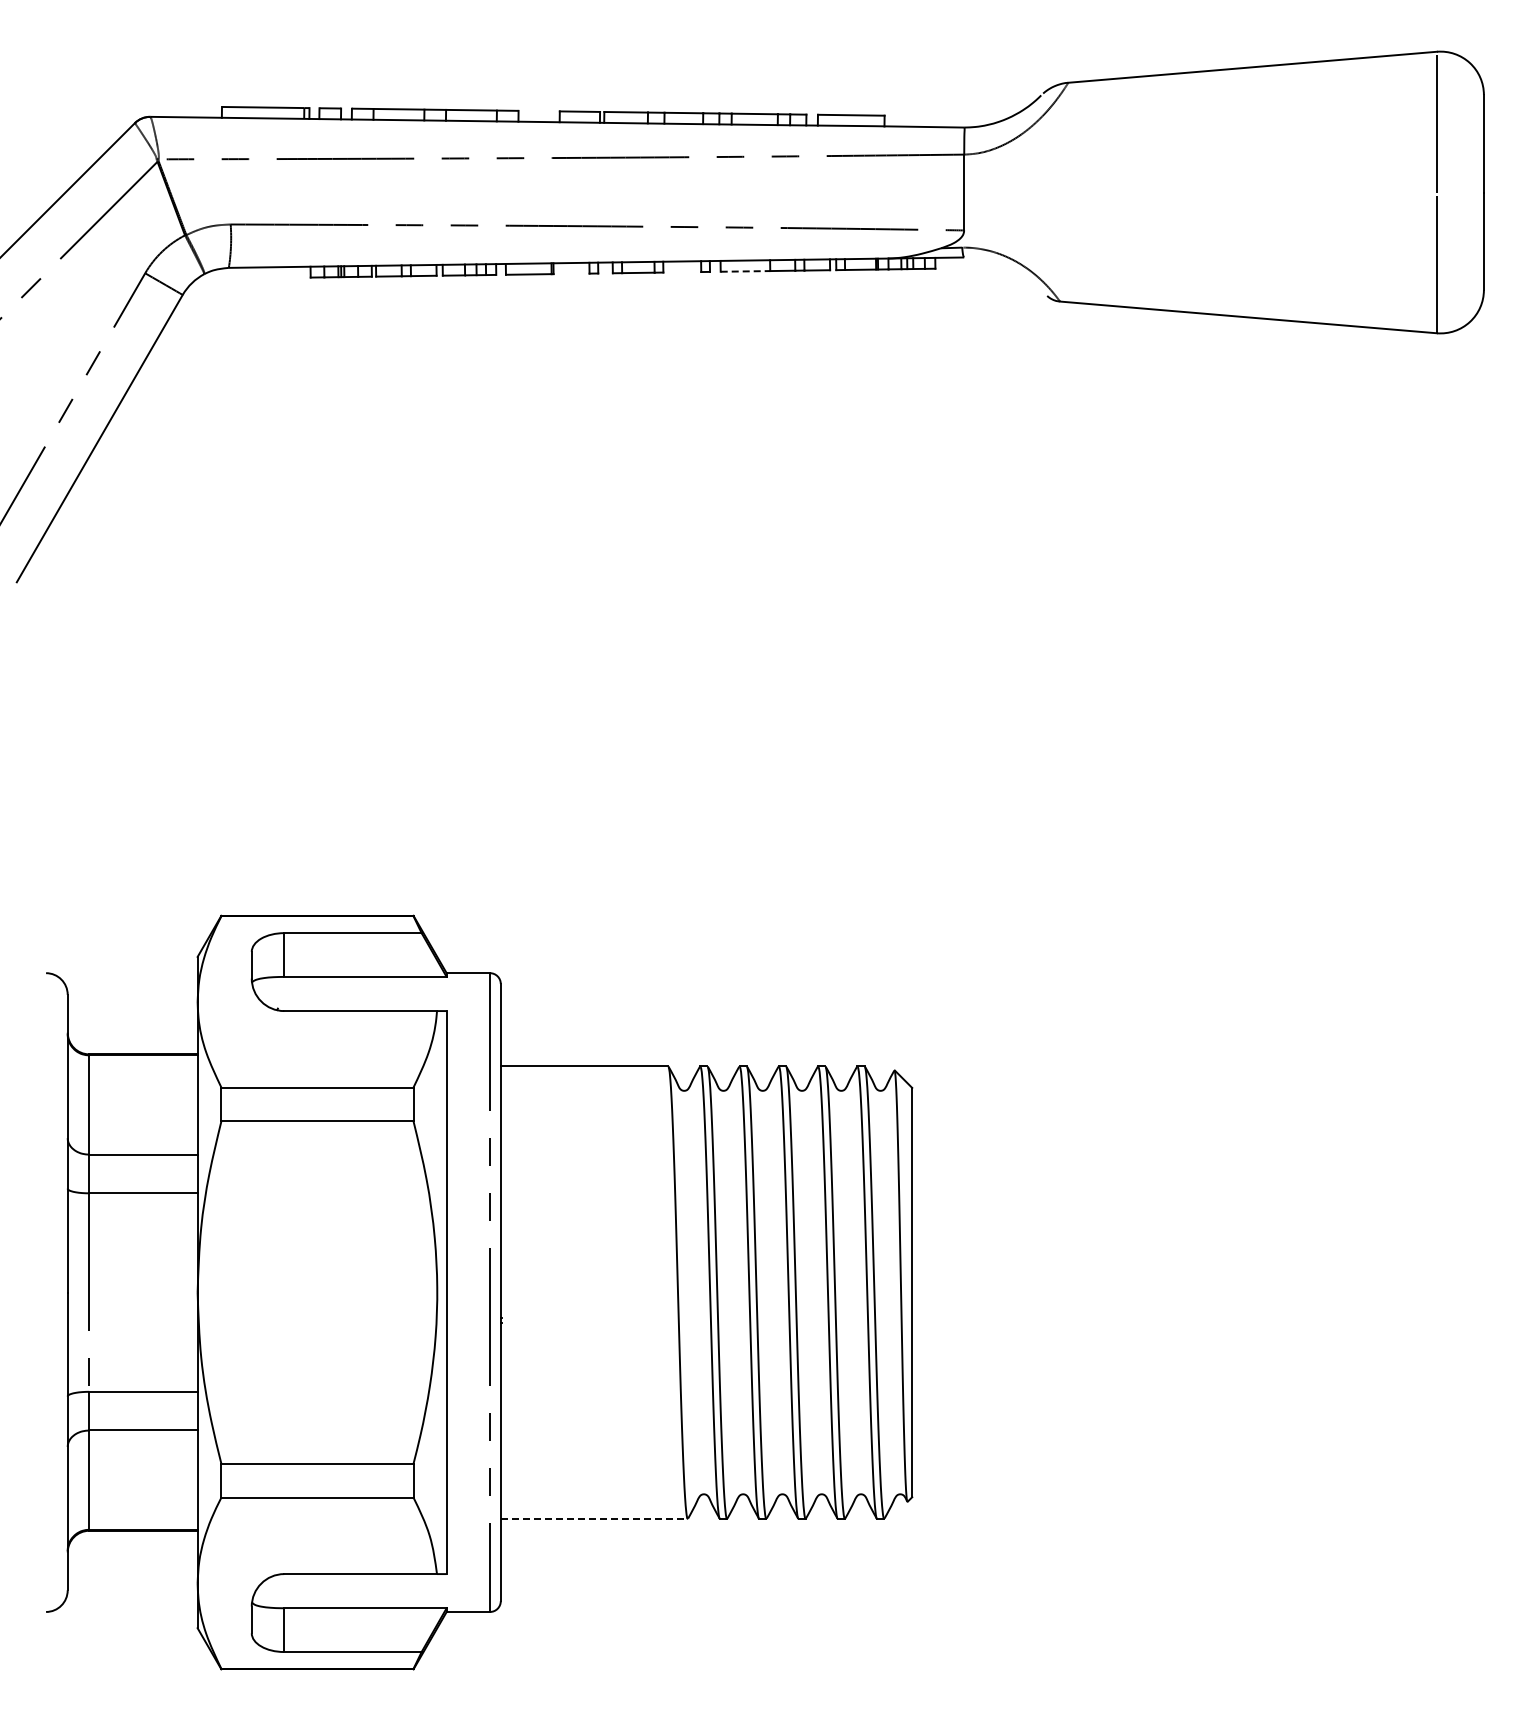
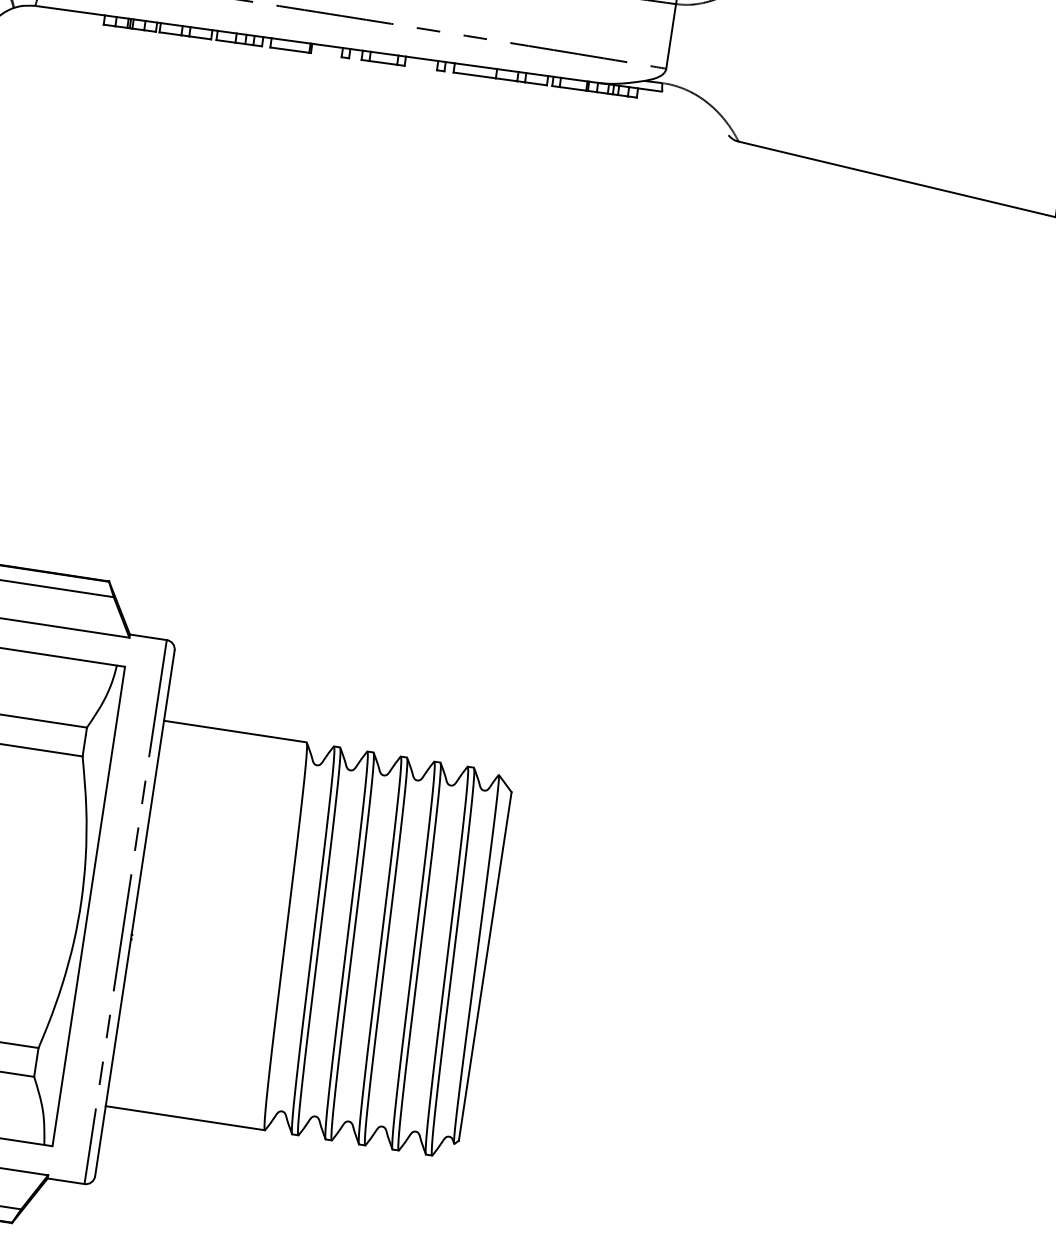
line: (745, 271) -> (474, 75), dashed -> solid
line: (594, 1518) -> (185, 1117), dashed -> solid

